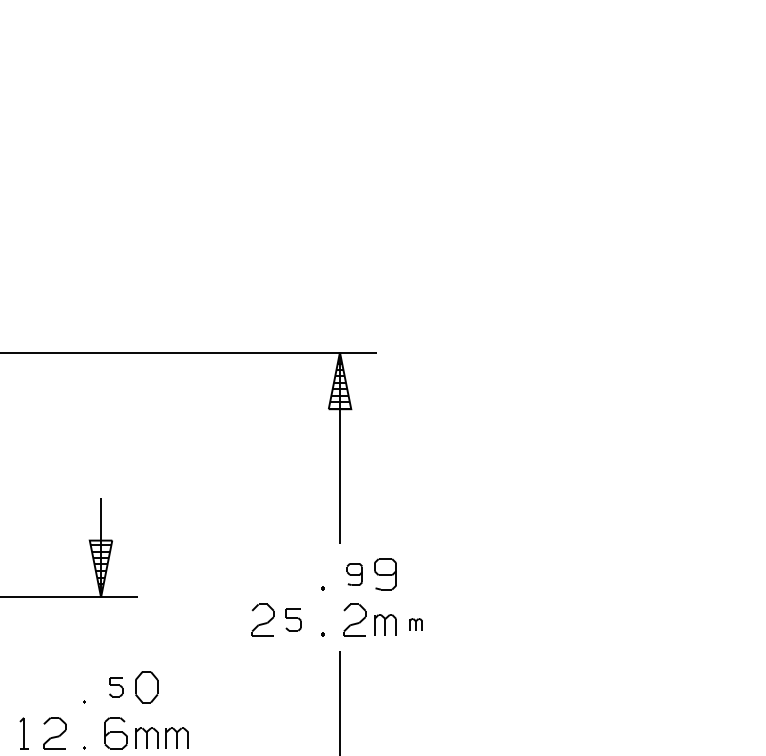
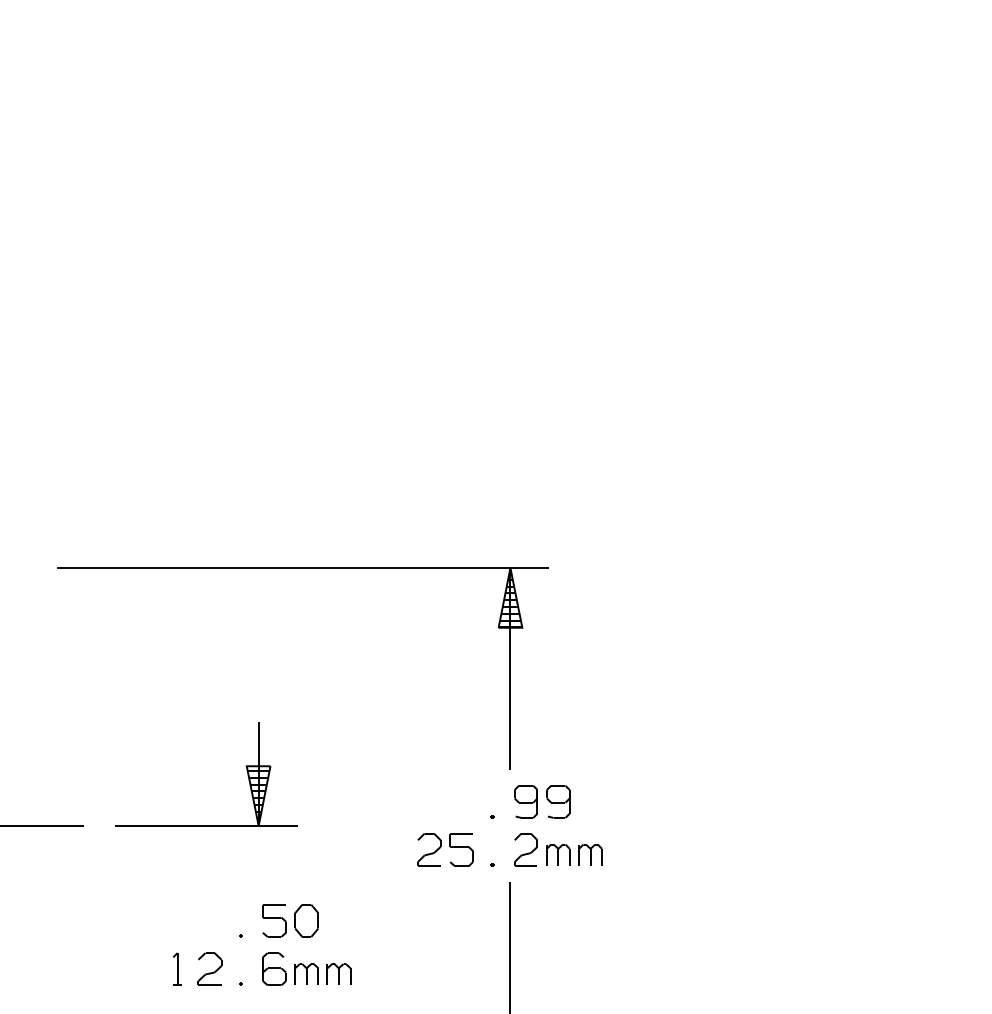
part: (354, 574) -> (525, 801), size x1.43
part: (293, 619) -> (461, 849), size x1.43
part: (415, 624) -> (590, 854), size x1.67
part: (116, 686) -> (274, 920), size x1.67

